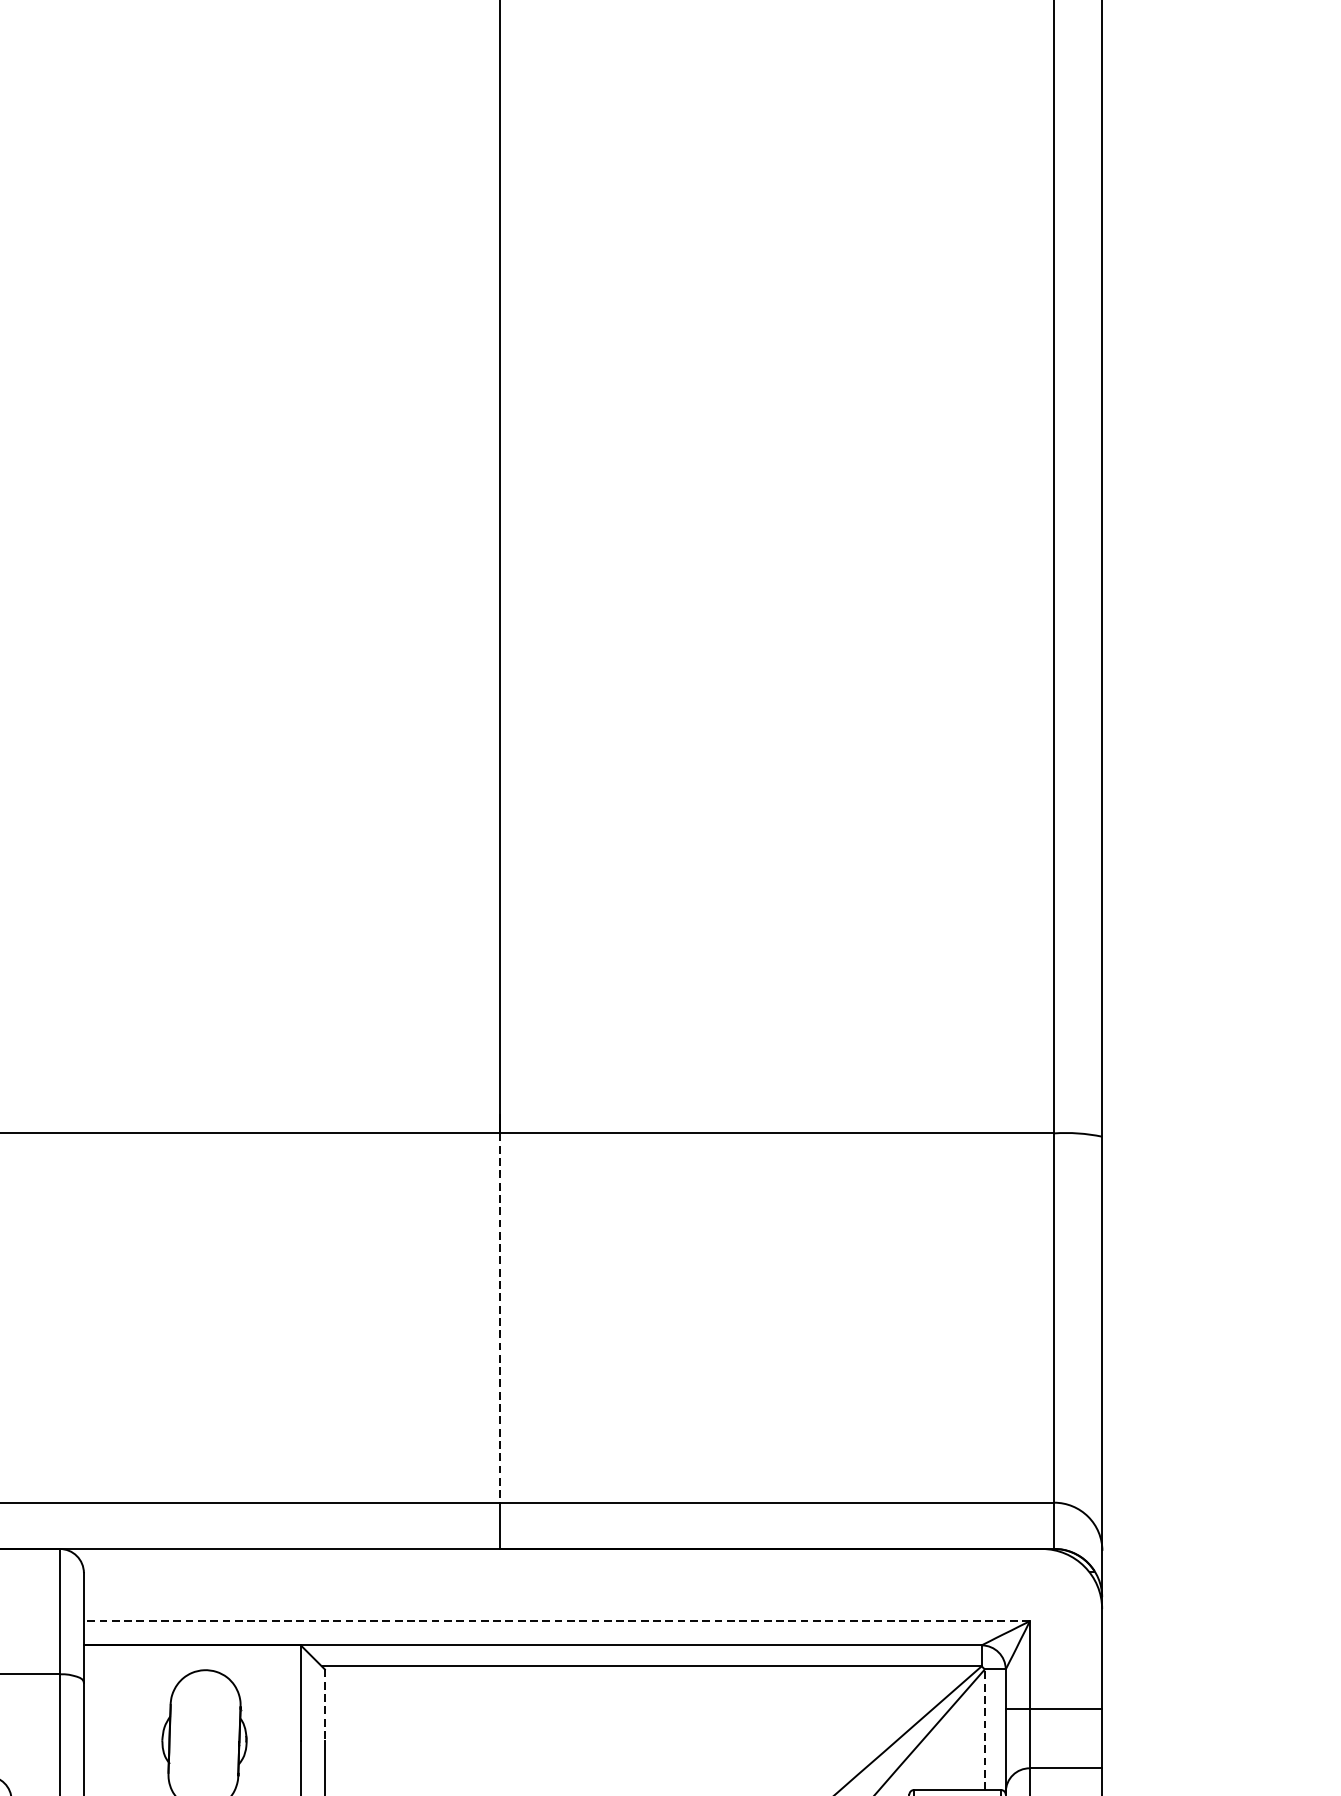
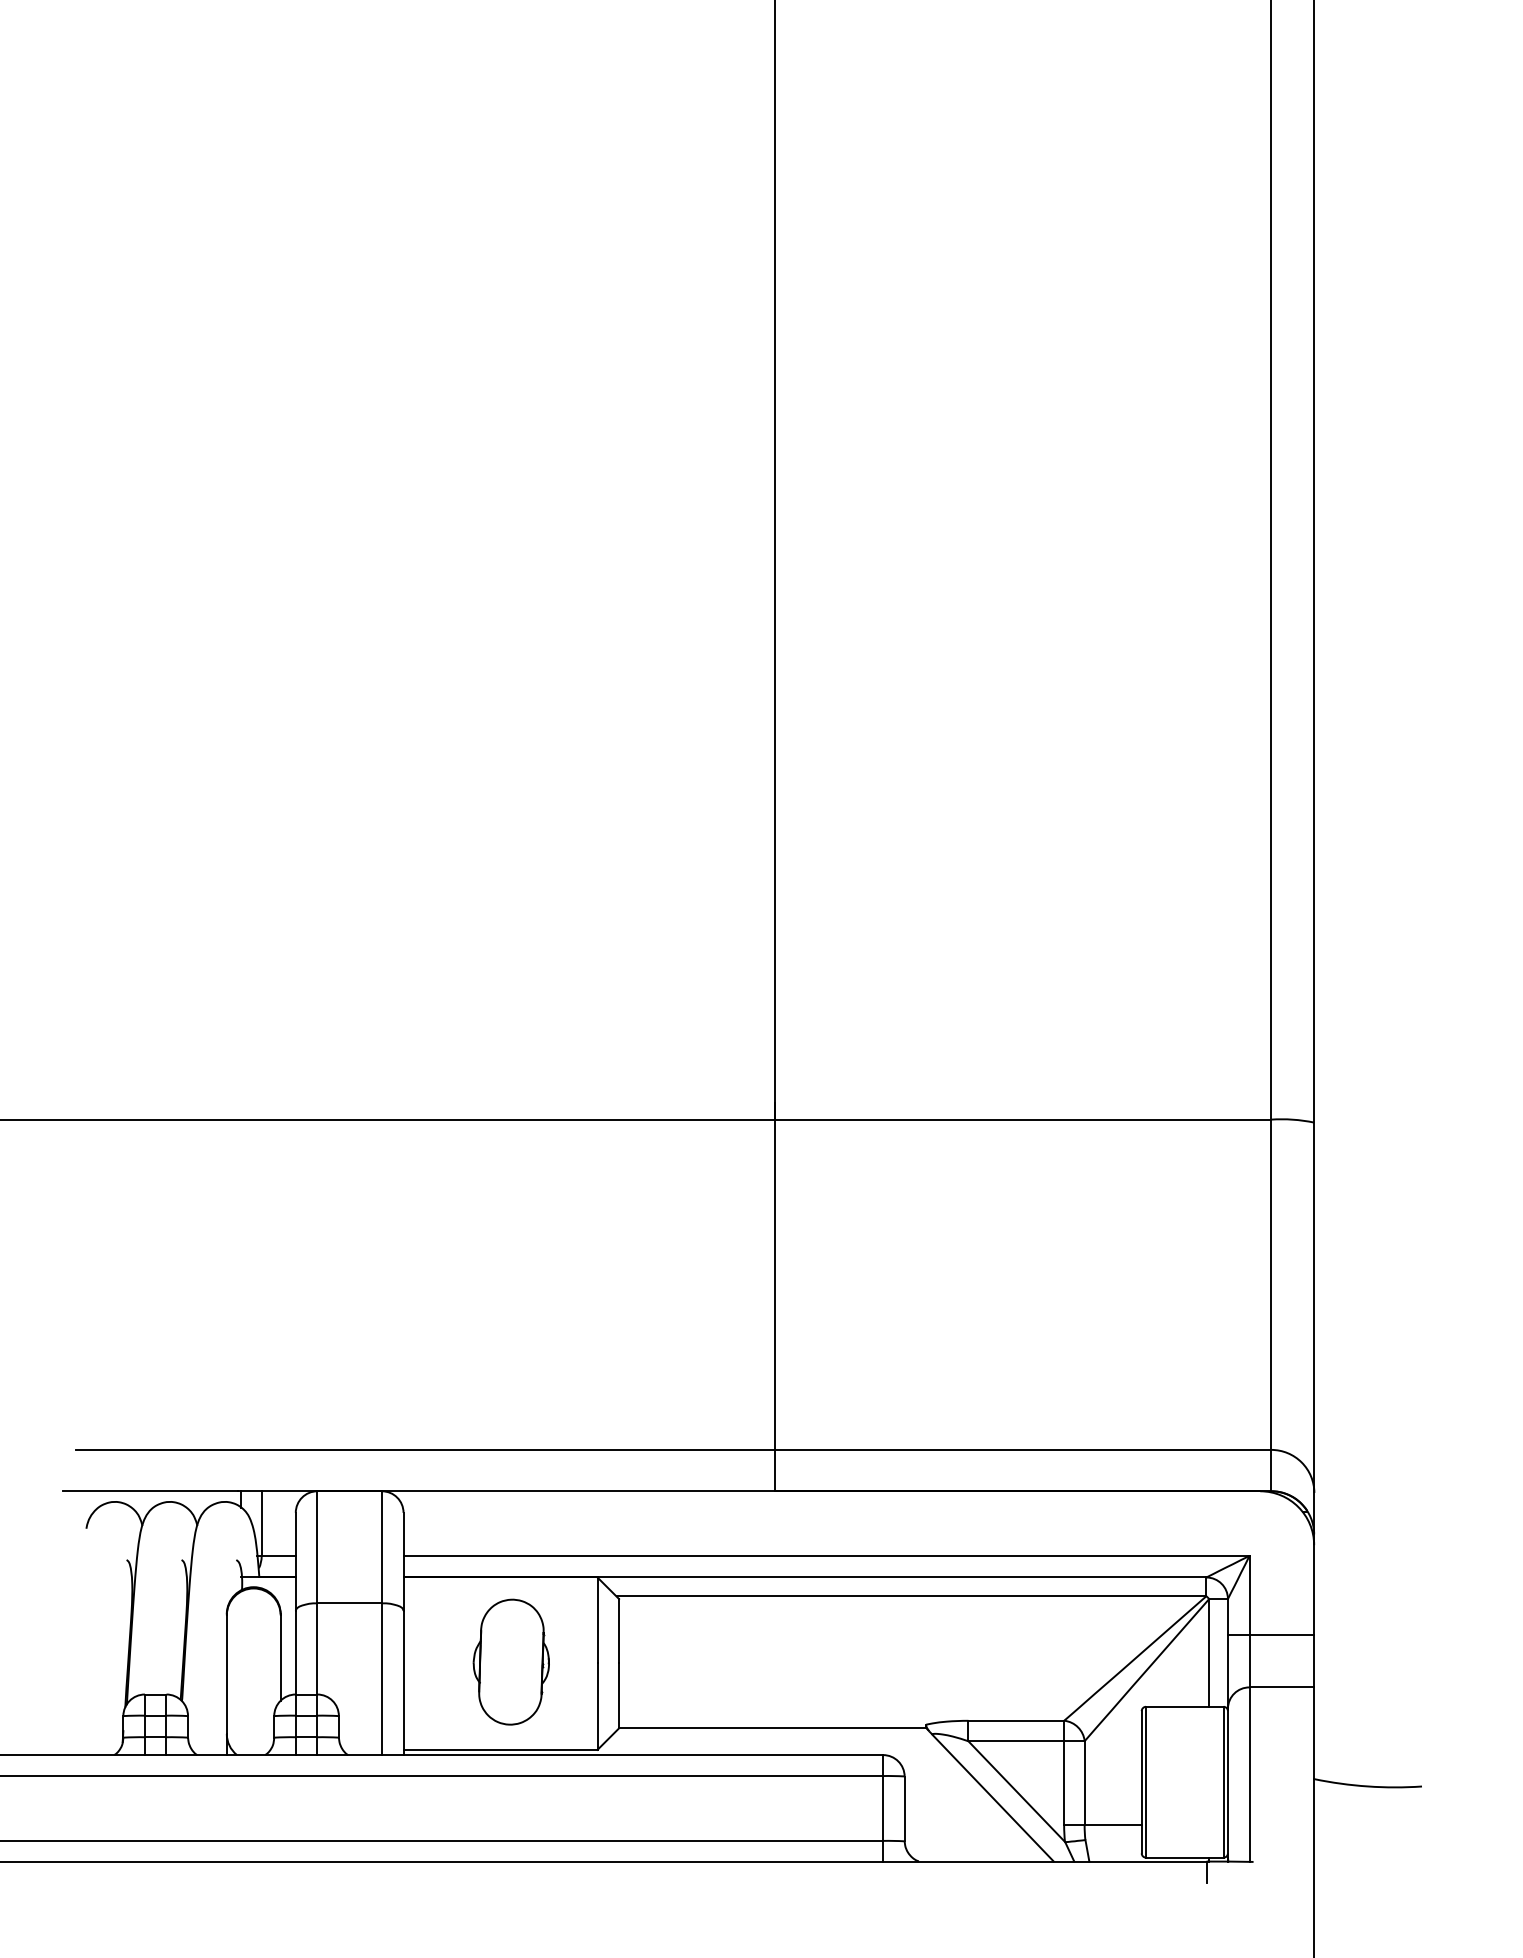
line: (499, 1318) -> (775, 1285), dashed -> solid
line: (556, 1620) -> (826, 1555), dashed -> solid
line: (325, 1705) -> (619, 1631), dashed -> solid
line: (985, 1729) -> (1209, 1652), dashed -> solid

